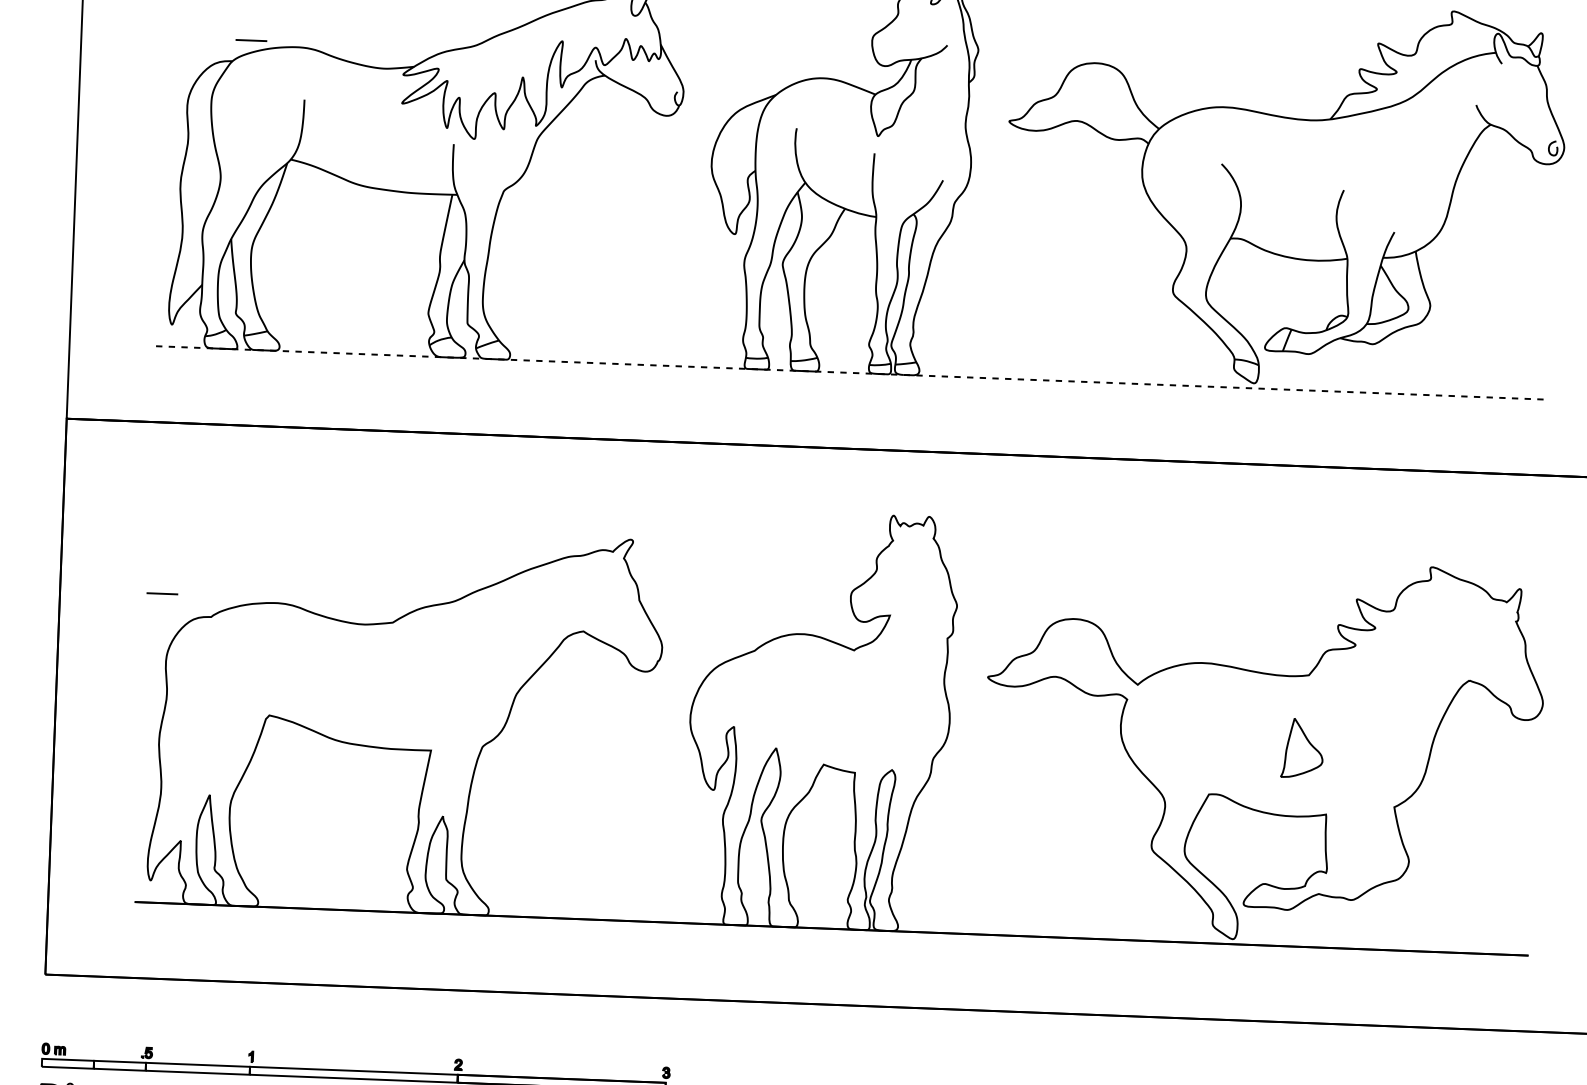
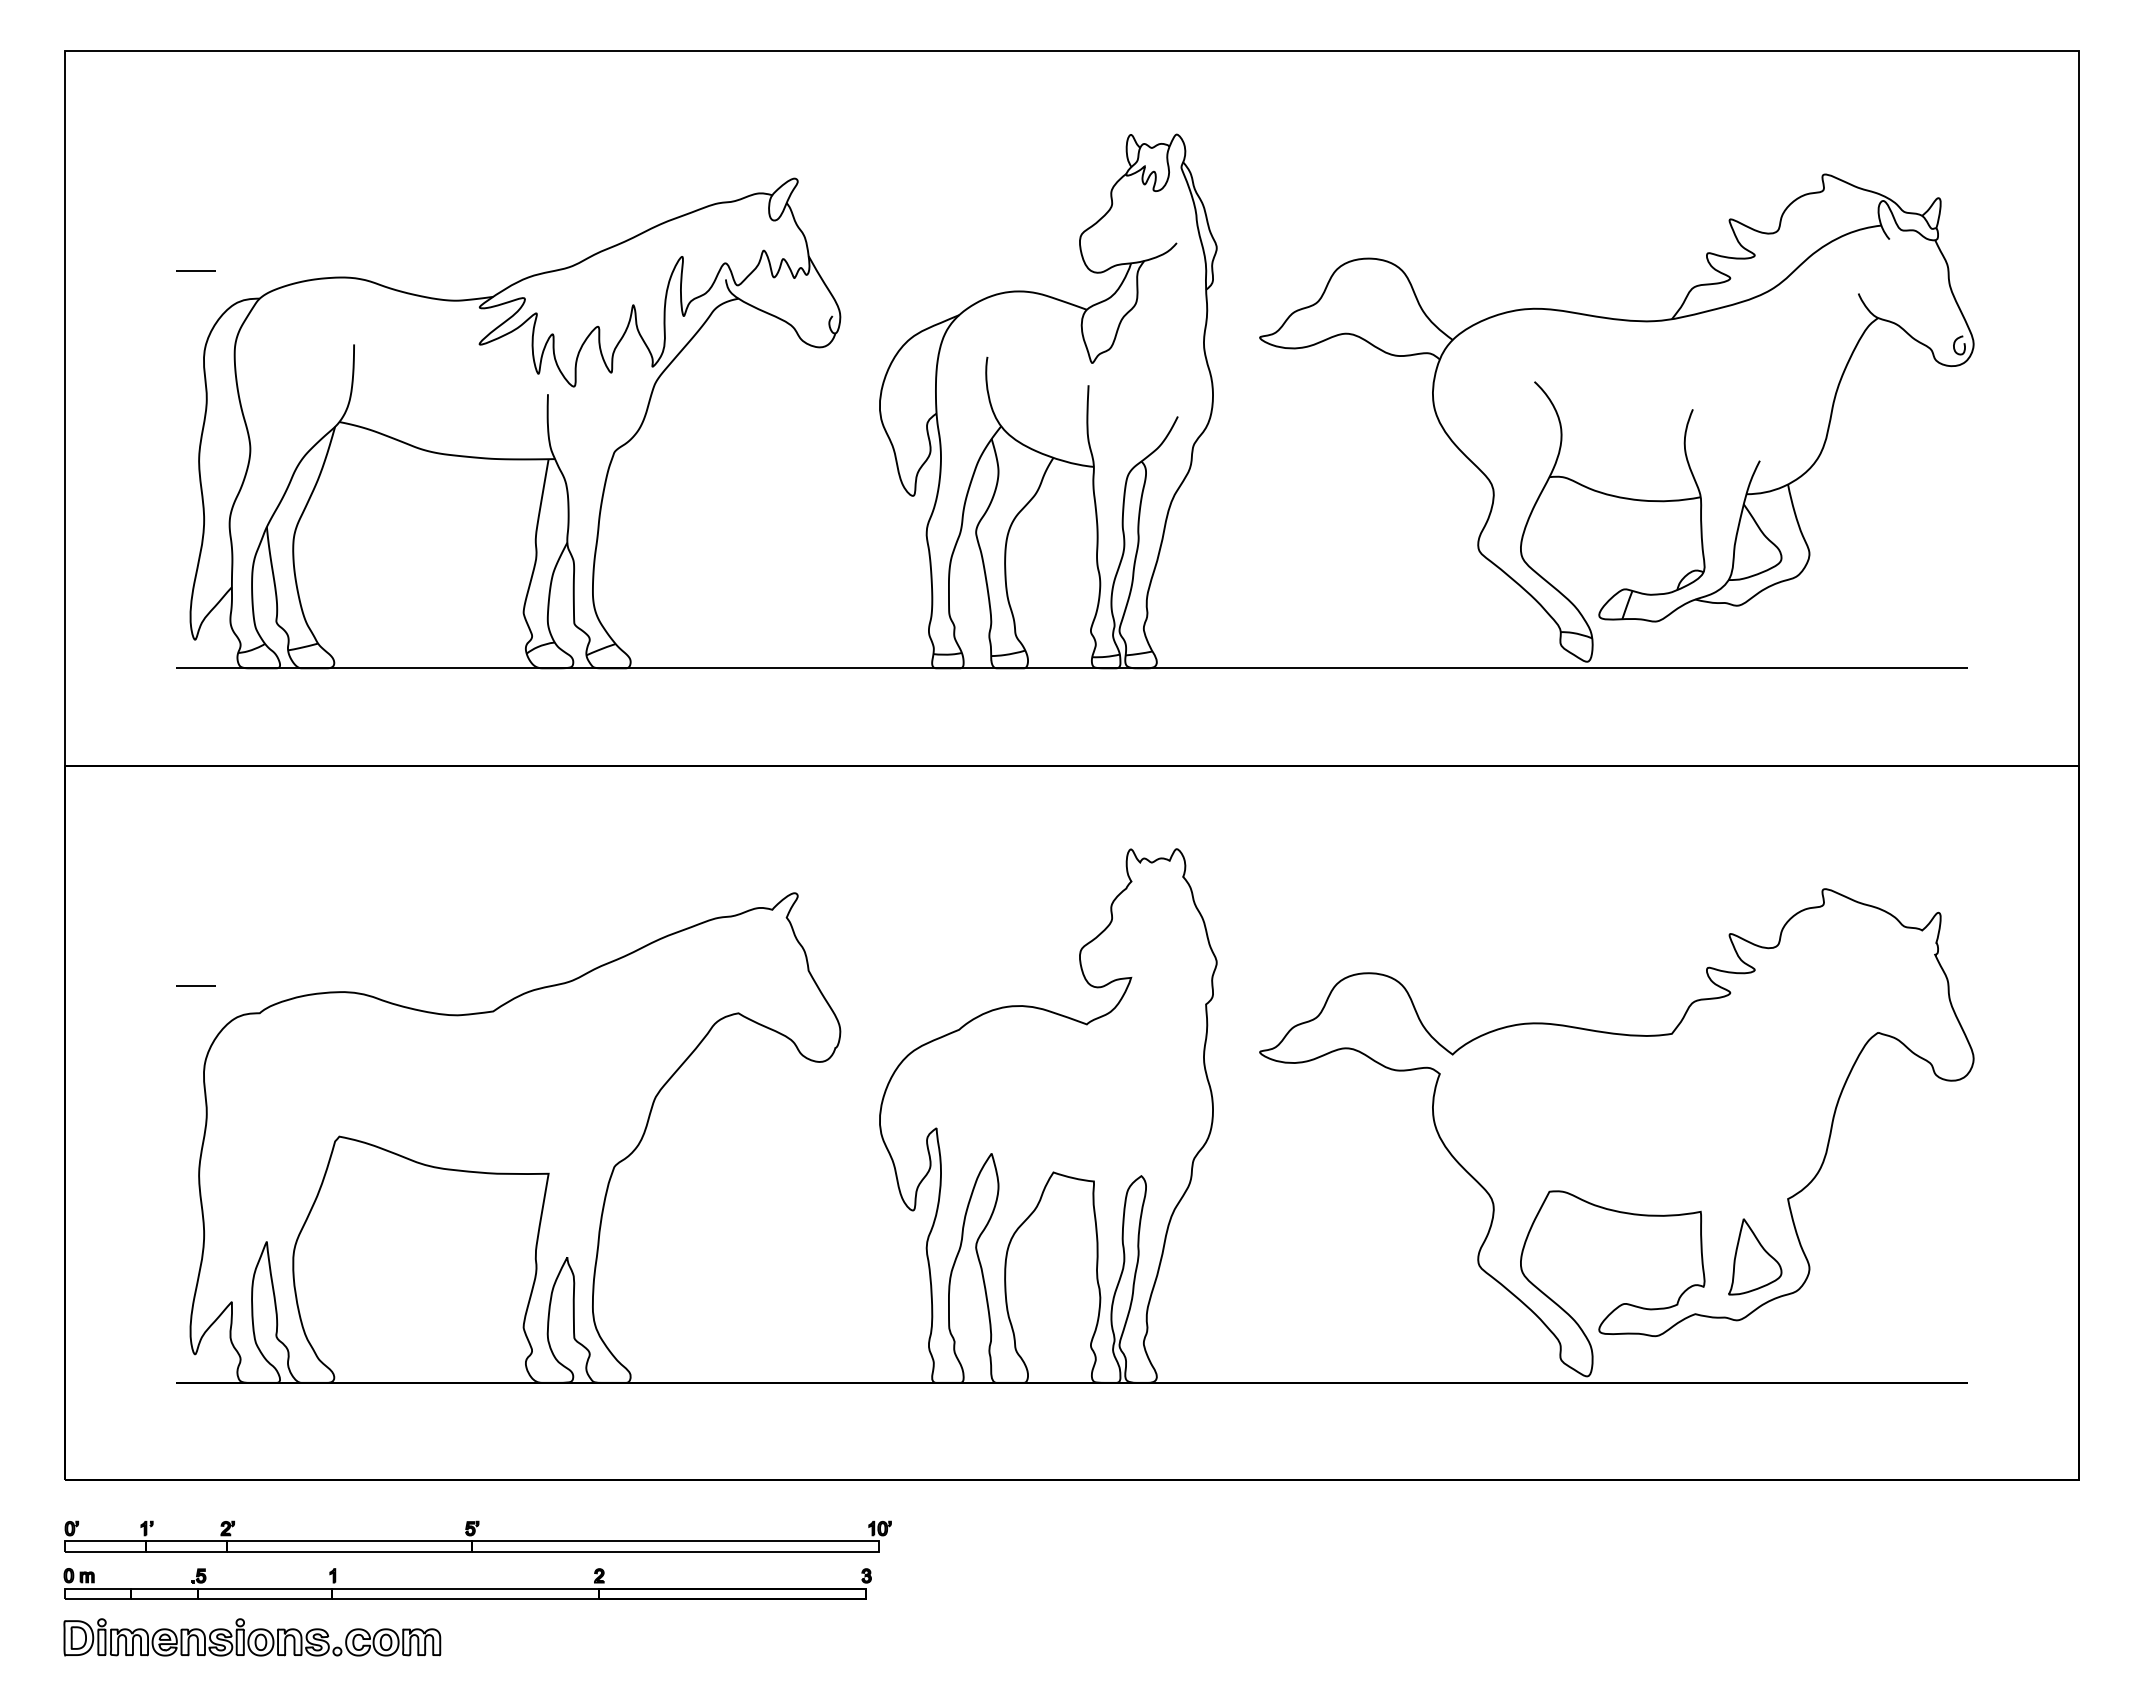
line: (251, 40) -> (195, 270), moved
line: (853, 373) -> (1072, 668), dashed -> solid
part: (1302, 747) -> (1755, 1256), moved
part: (364, 1030) -> (477, 1536), added

